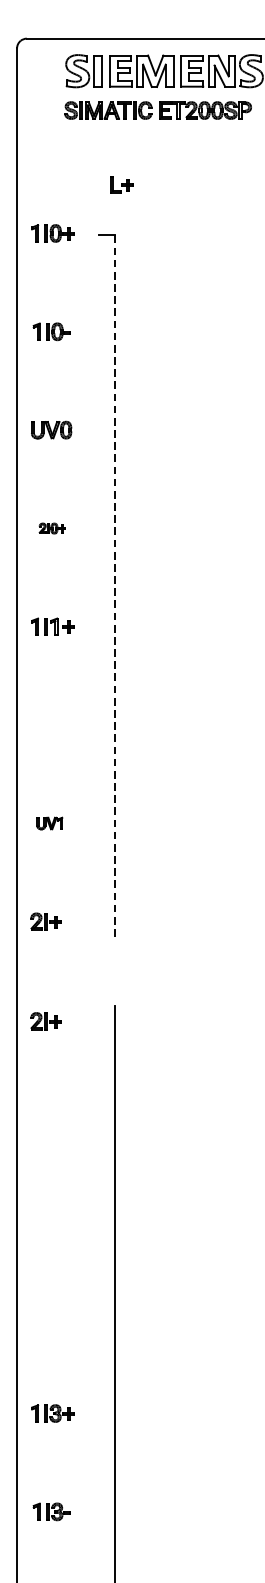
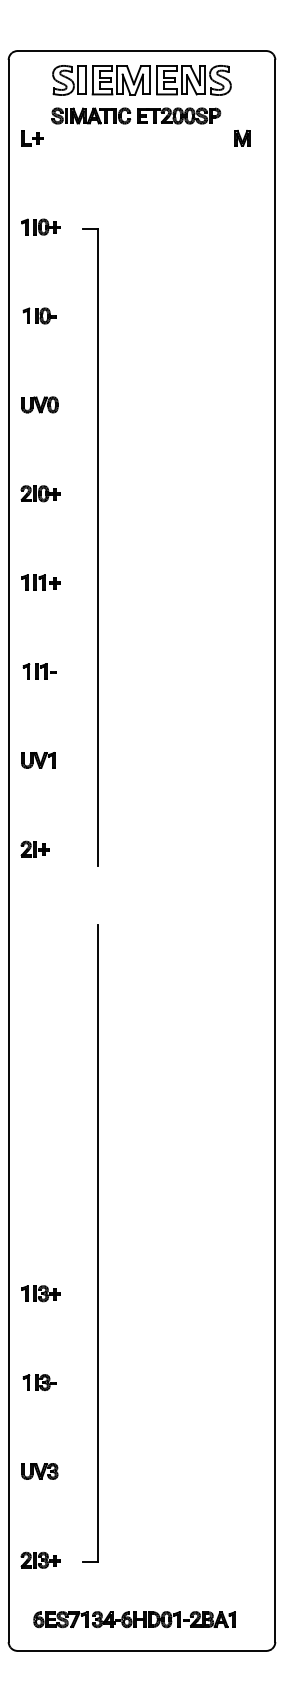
part: (121, 185) -> (32, 138), moved
part: (52, 528) -> (40, 493), size x1.67
line: (115, 587) -> (97, 547), dashed -> solid
part: (51, 725) -> (39, 671), added
part: (50, 823) -> (38, 760), size x1.43
part: (45, 1020) -> (34, 938), removed

